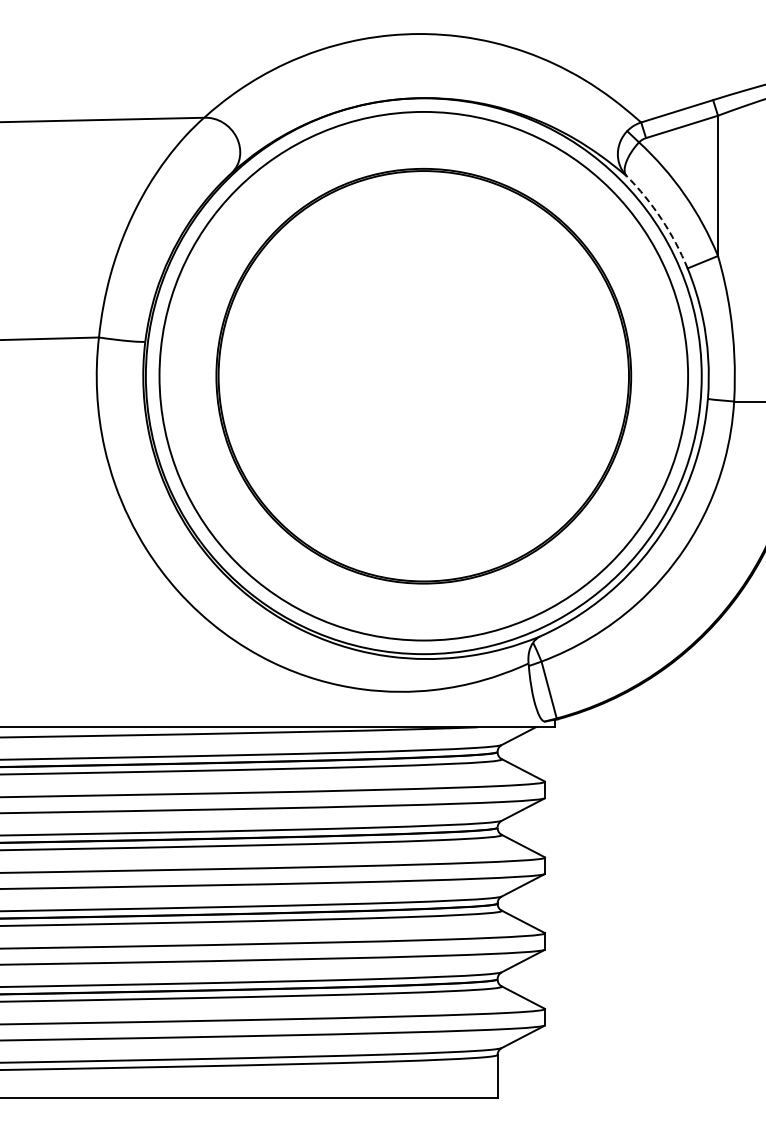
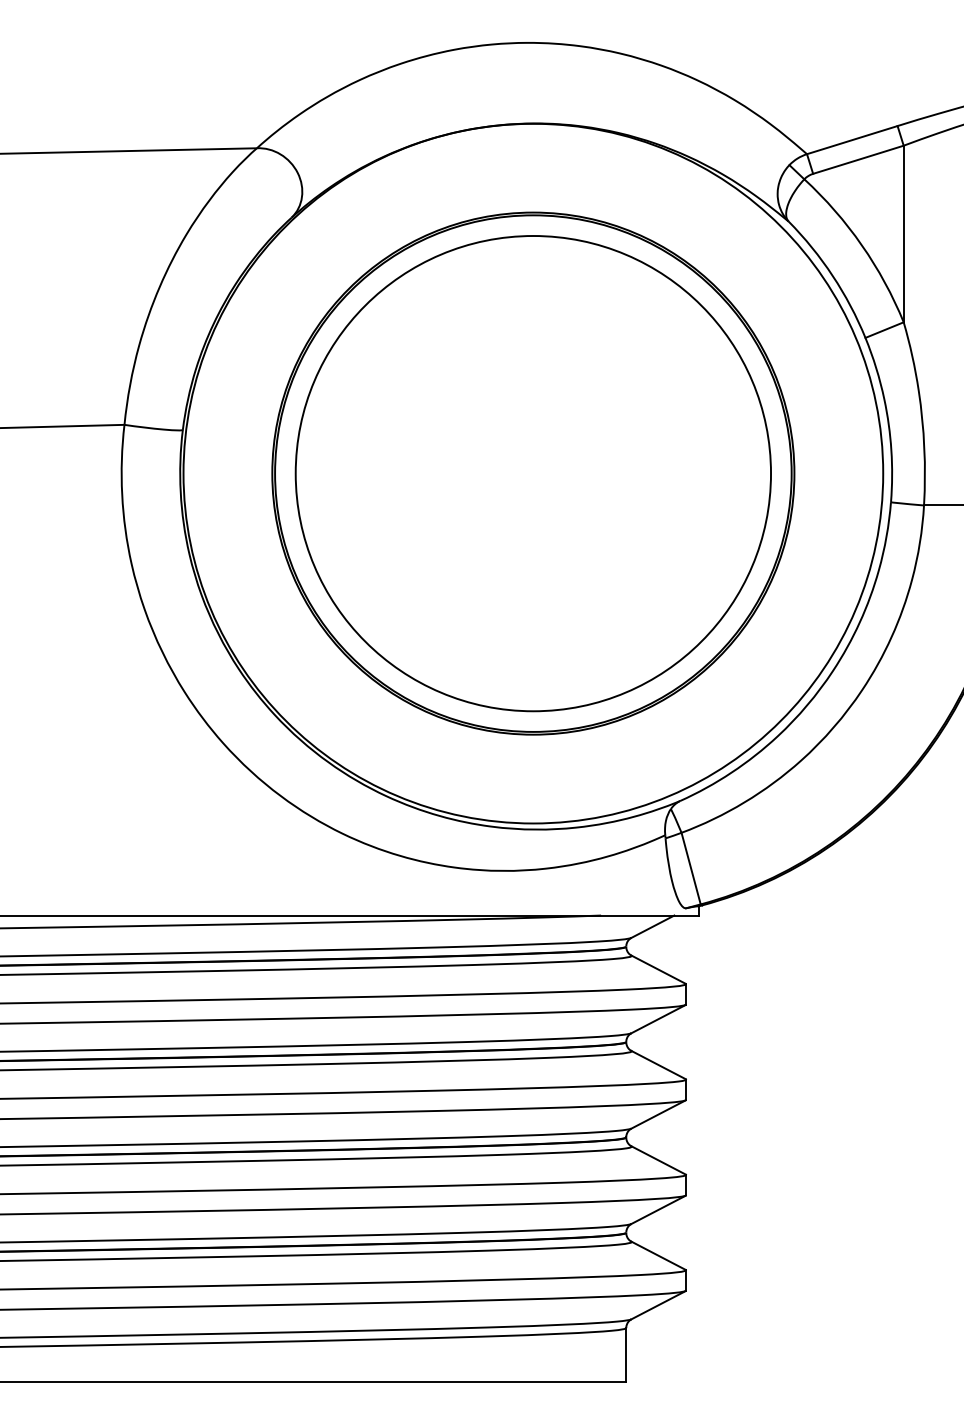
arc: (661, 219) -> (832, 276), dashed -> solid
circle: (423, 376) -> (532, 473), size x0.71

